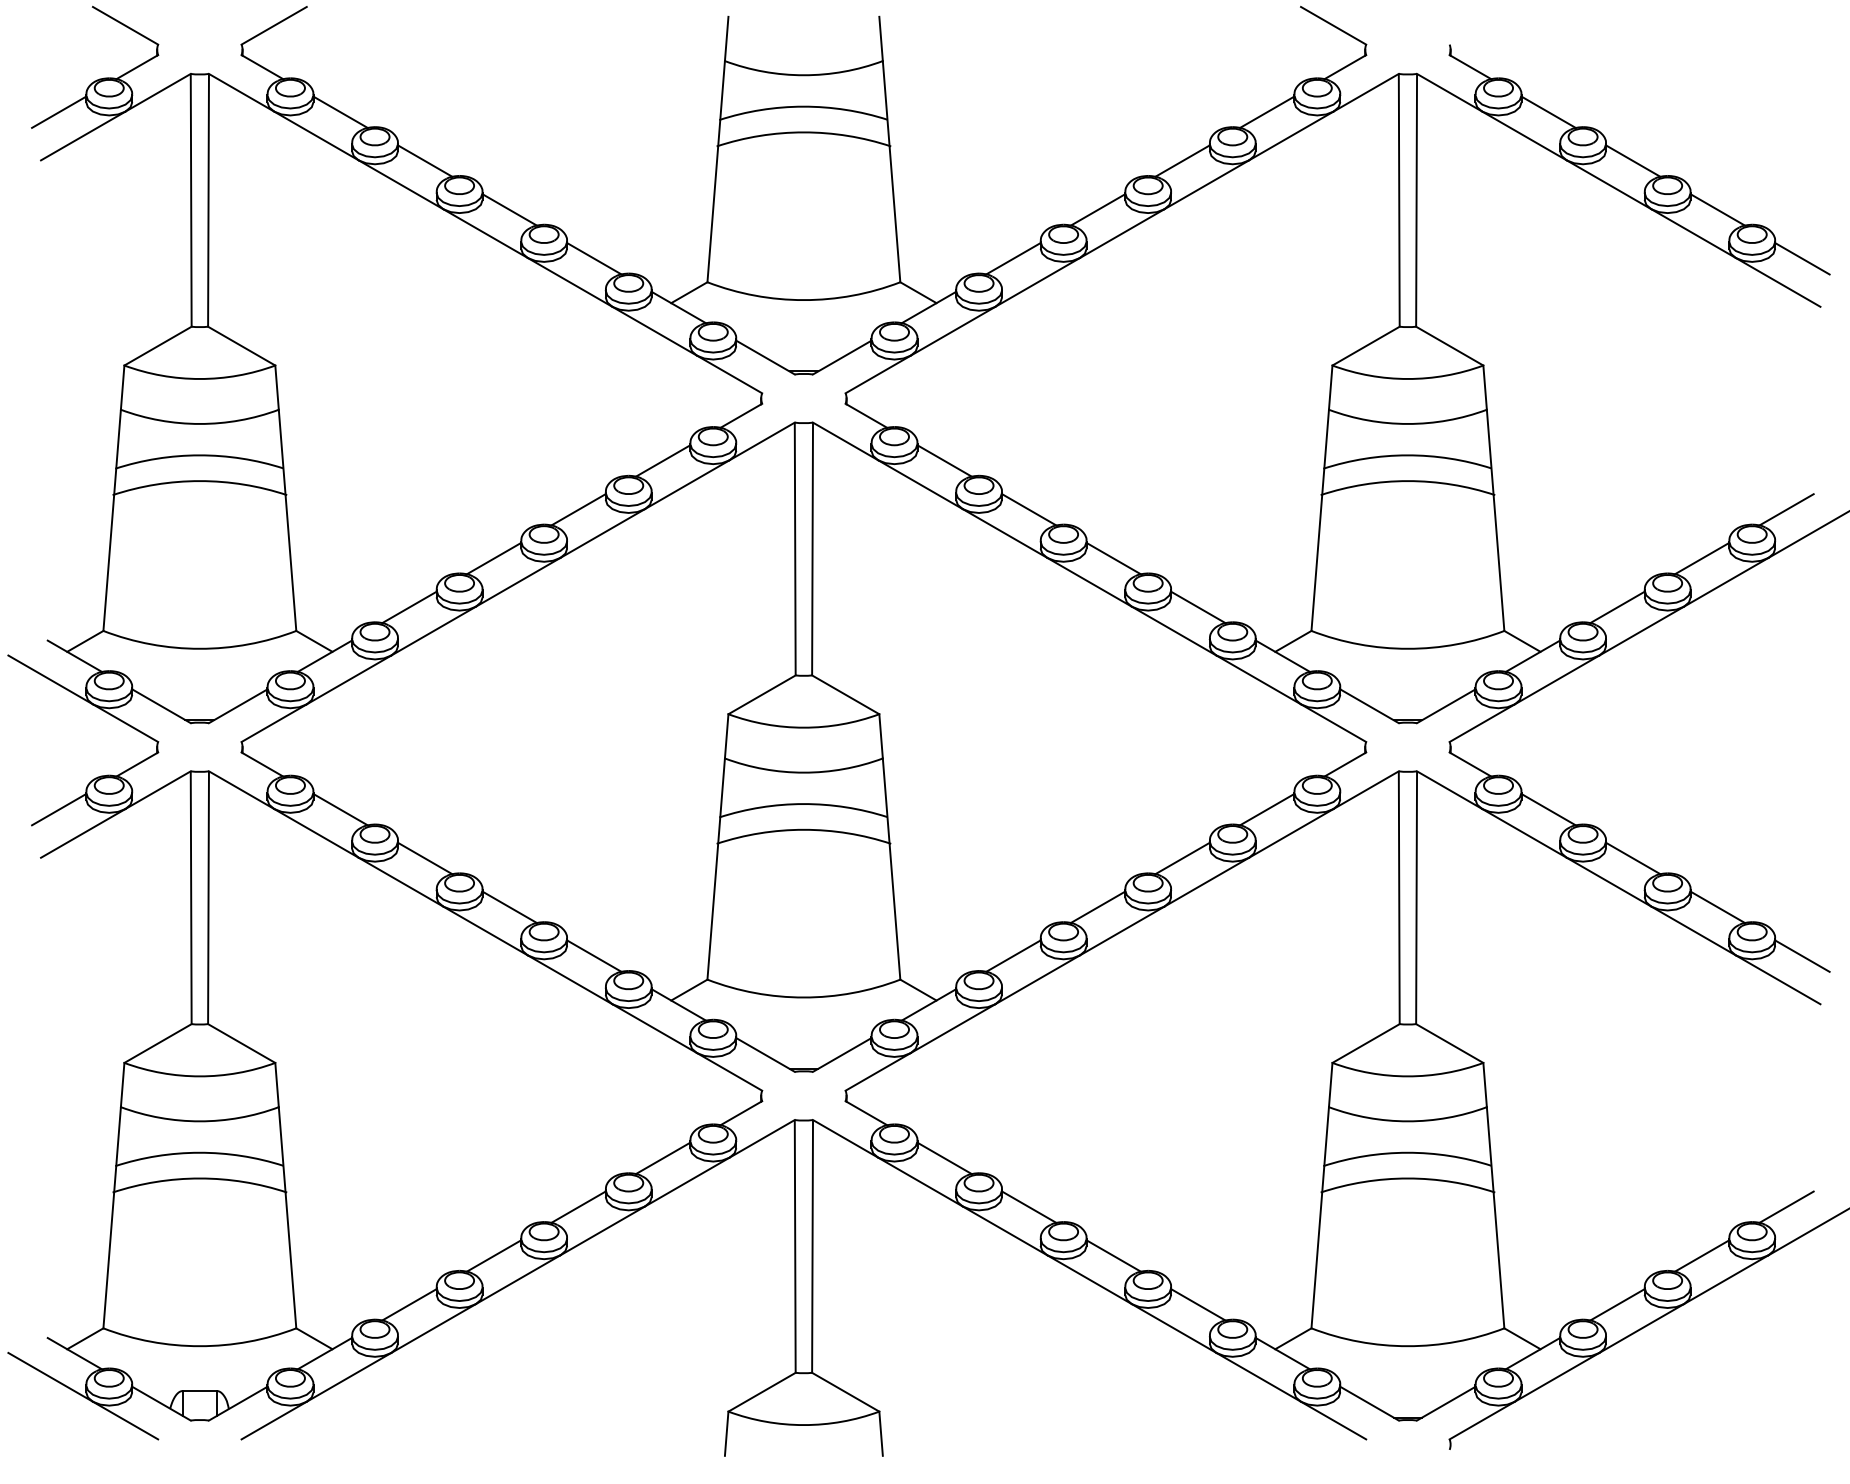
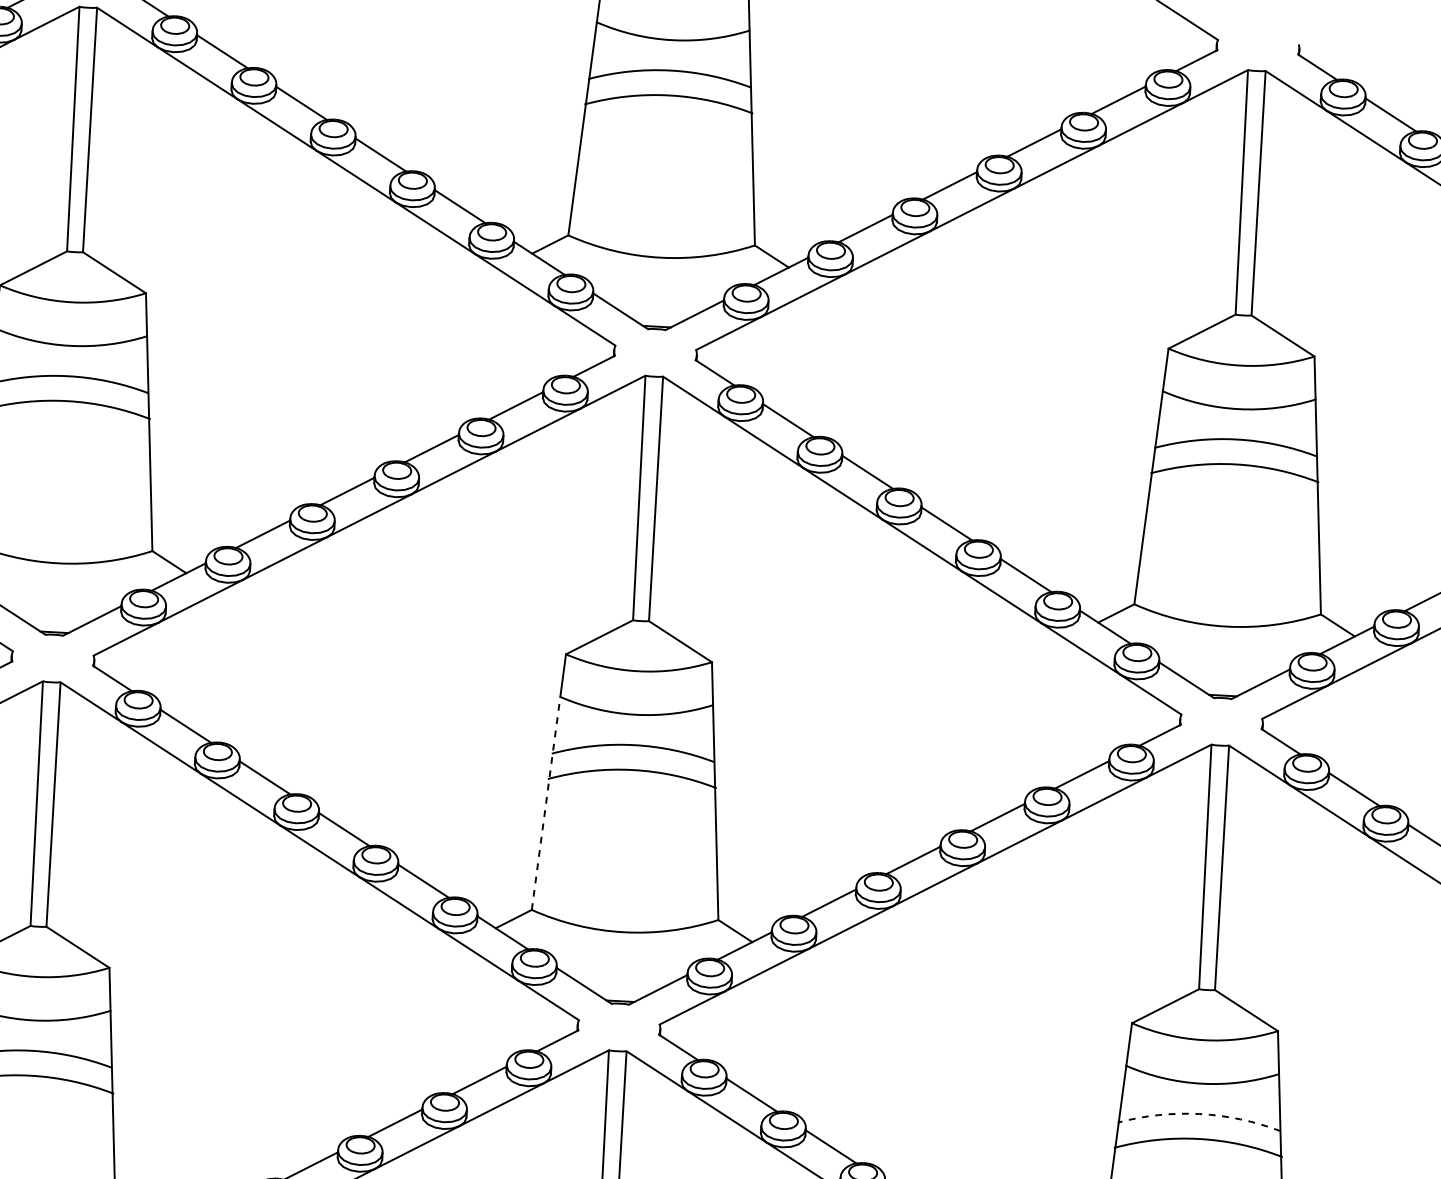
line: (716, 869) -> (546, 803), solid -> dashed
arc: (1407, 1152) -> (1199, 1113), solid -> dashed

